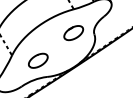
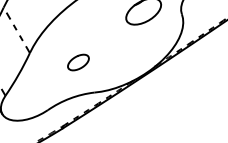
part: (38, 60) -> (78, 62), size x0.6

